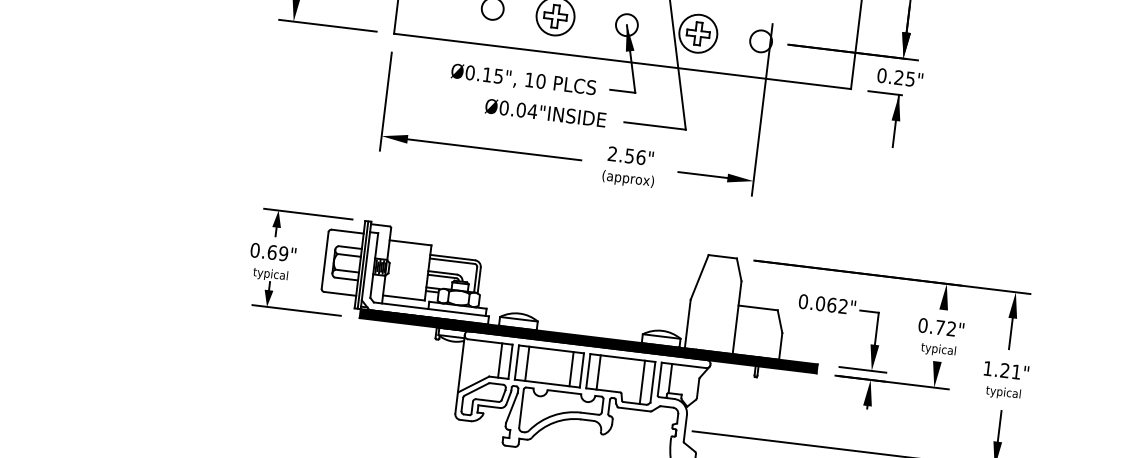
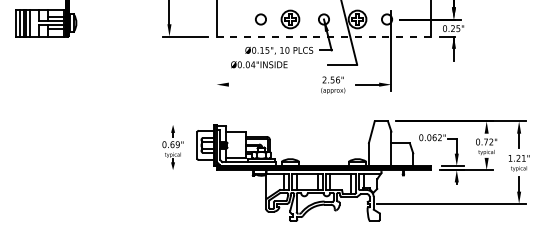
line: (623, 61) -> (324, 36), solid -> dashed
line: (385, 101) -> (216, 68), removed
text: (546, 112) -> (259, 64), moved
line: (494, 149) -> (269, 84), removed
line: (307, 213) -> (186, 124), removed
line: (295, 311) -> (186, 170), removed

